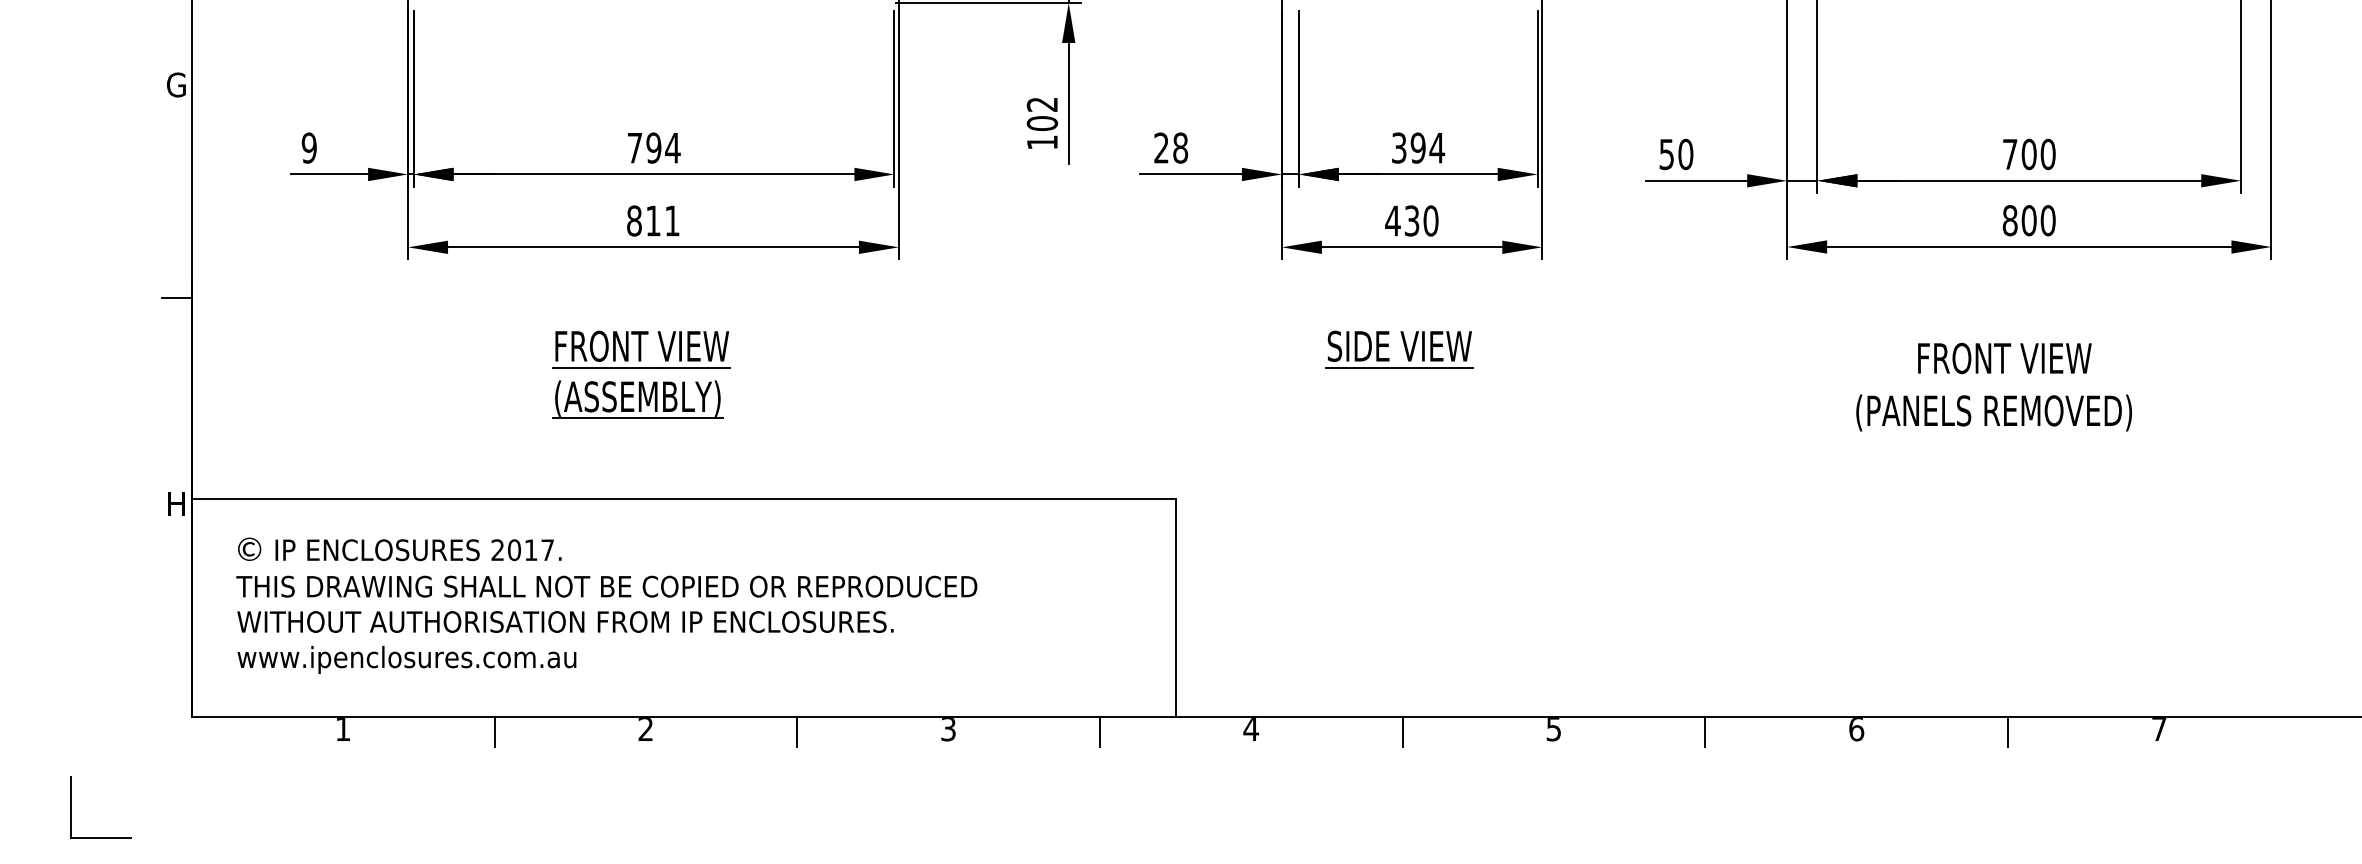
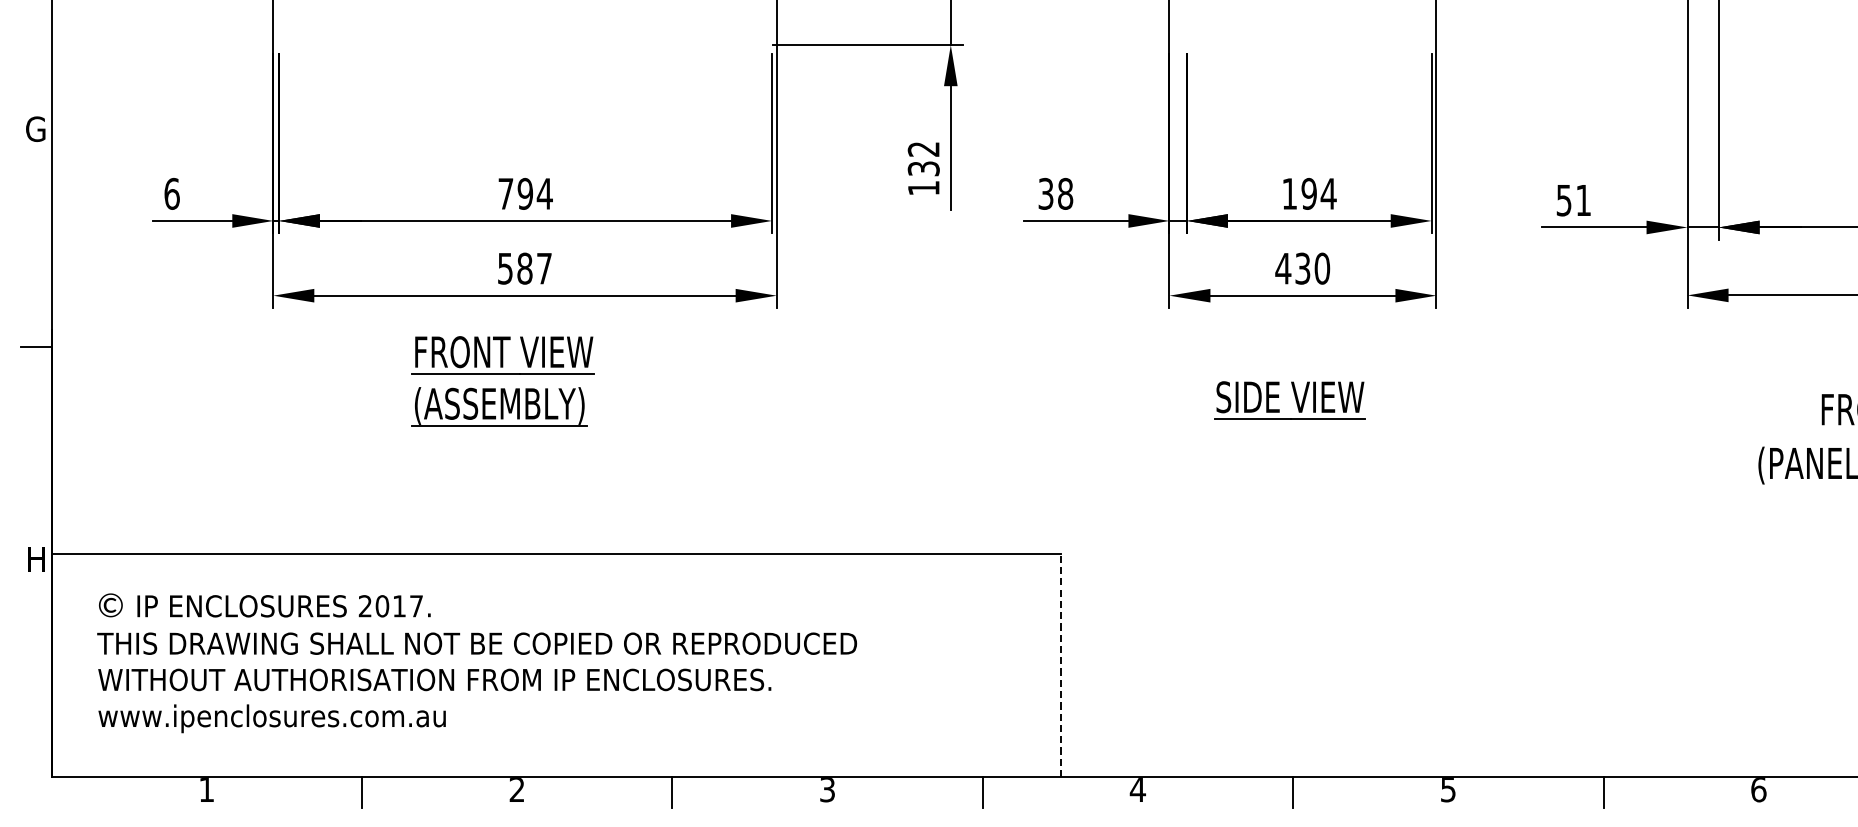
text: (1042, 123) -> (923, 168), 102 -> 132
text: (308, 147) -> (171, 193), 9 -> 6
text: (1161, 147) -> (1045, 193), 28 -> 38
text: (1399, 147) -> (1290, 193), 394 -> 194
text: (1685, 154) -> (1583, 200), 50 -> 51
text: (653, 220) -> (524, 268), 811 -> 587
part: (641, 374) -> (503, 380), moved
line: (1176, 607) -> (1061, 665), solid -> dashed

